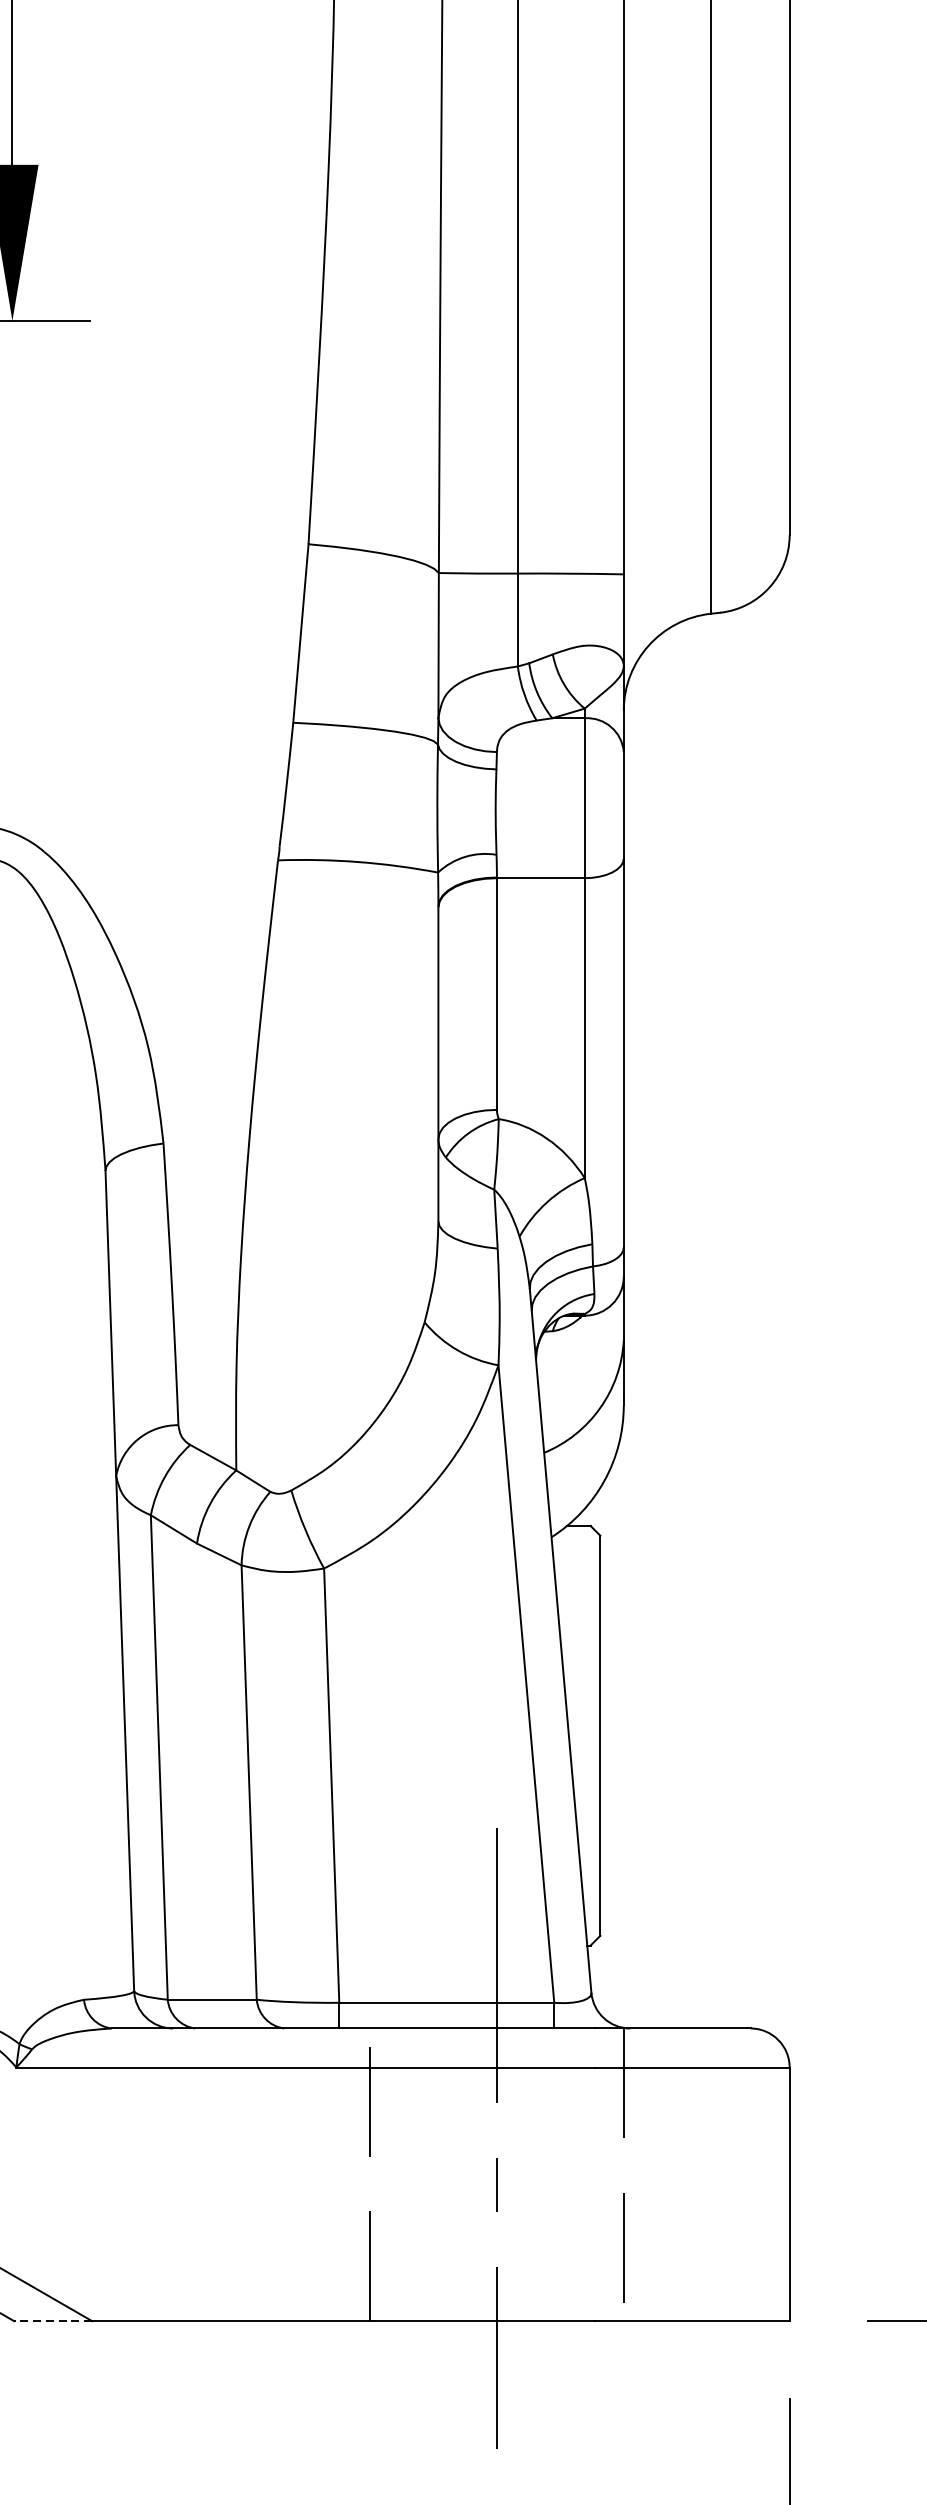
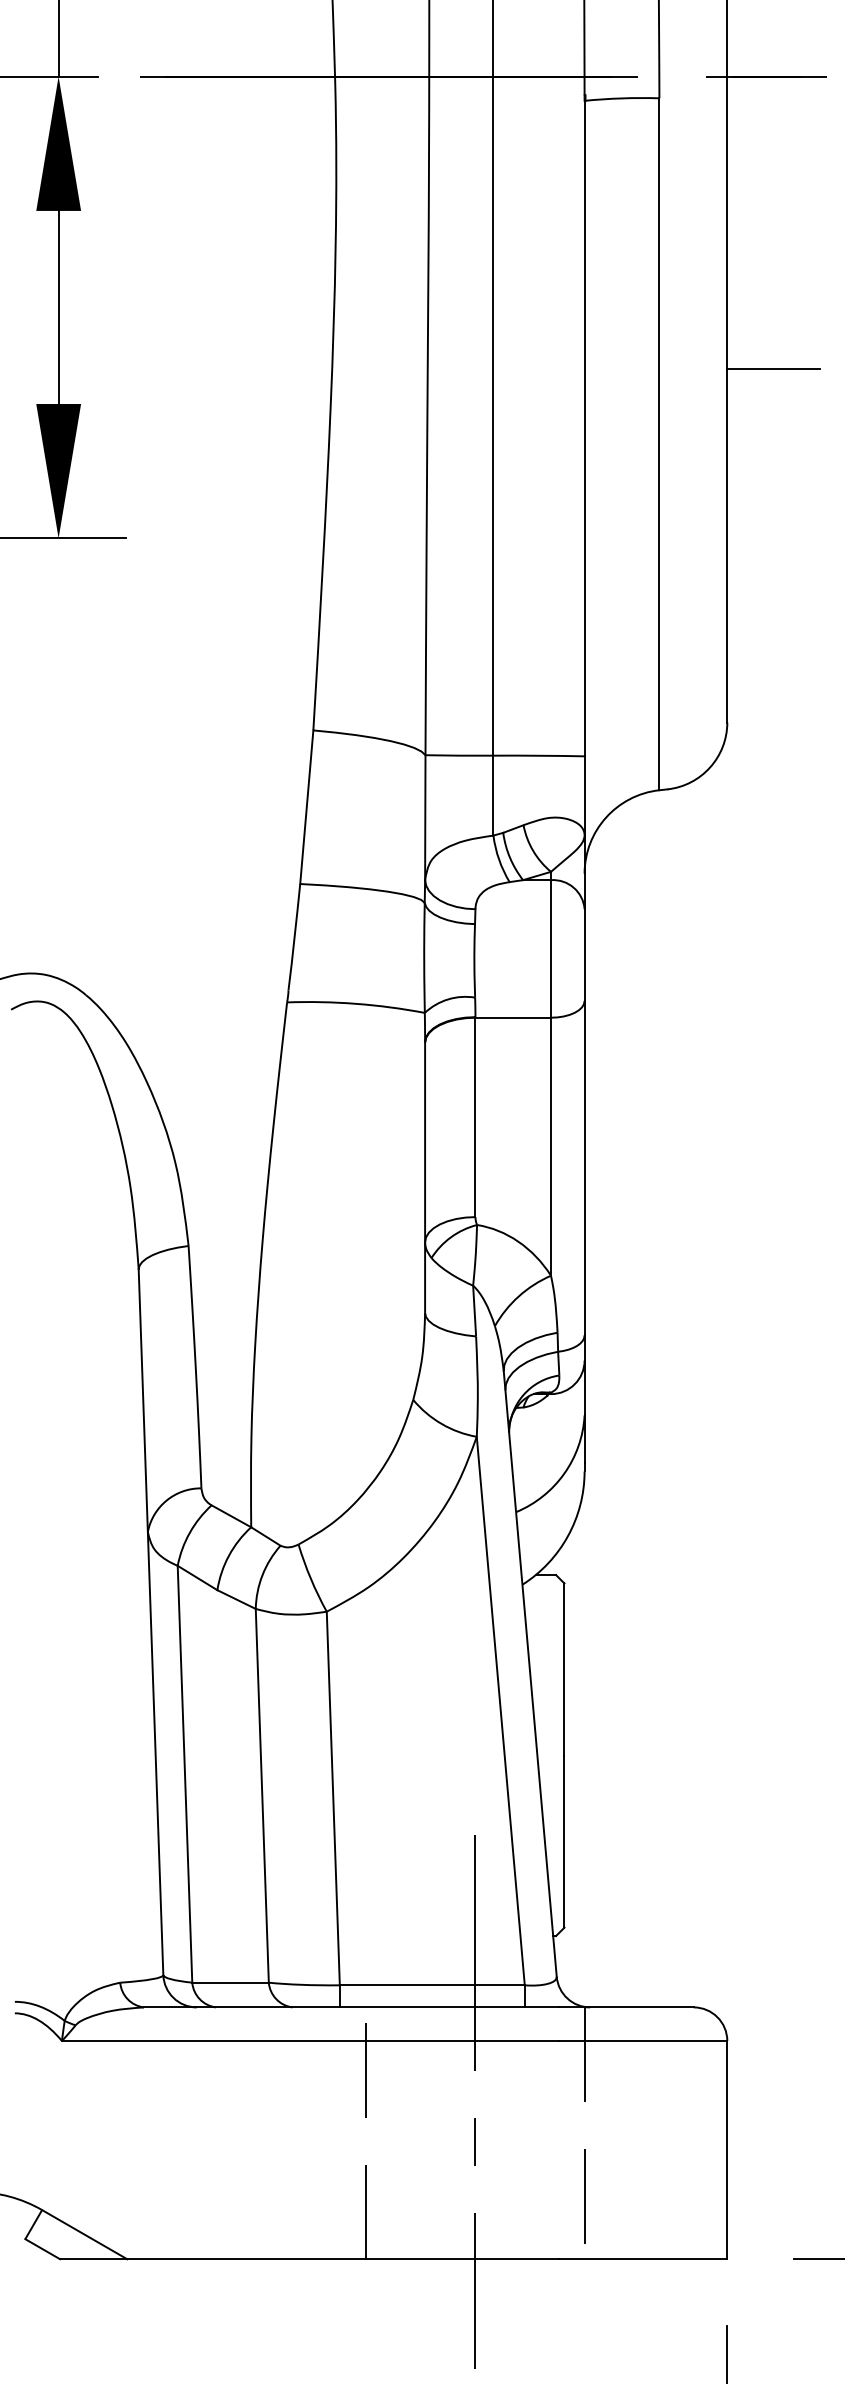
line: (843, 123) -> (773, 368), added
line: (52, 2321) -> (93, 2259), dashed -> solid

